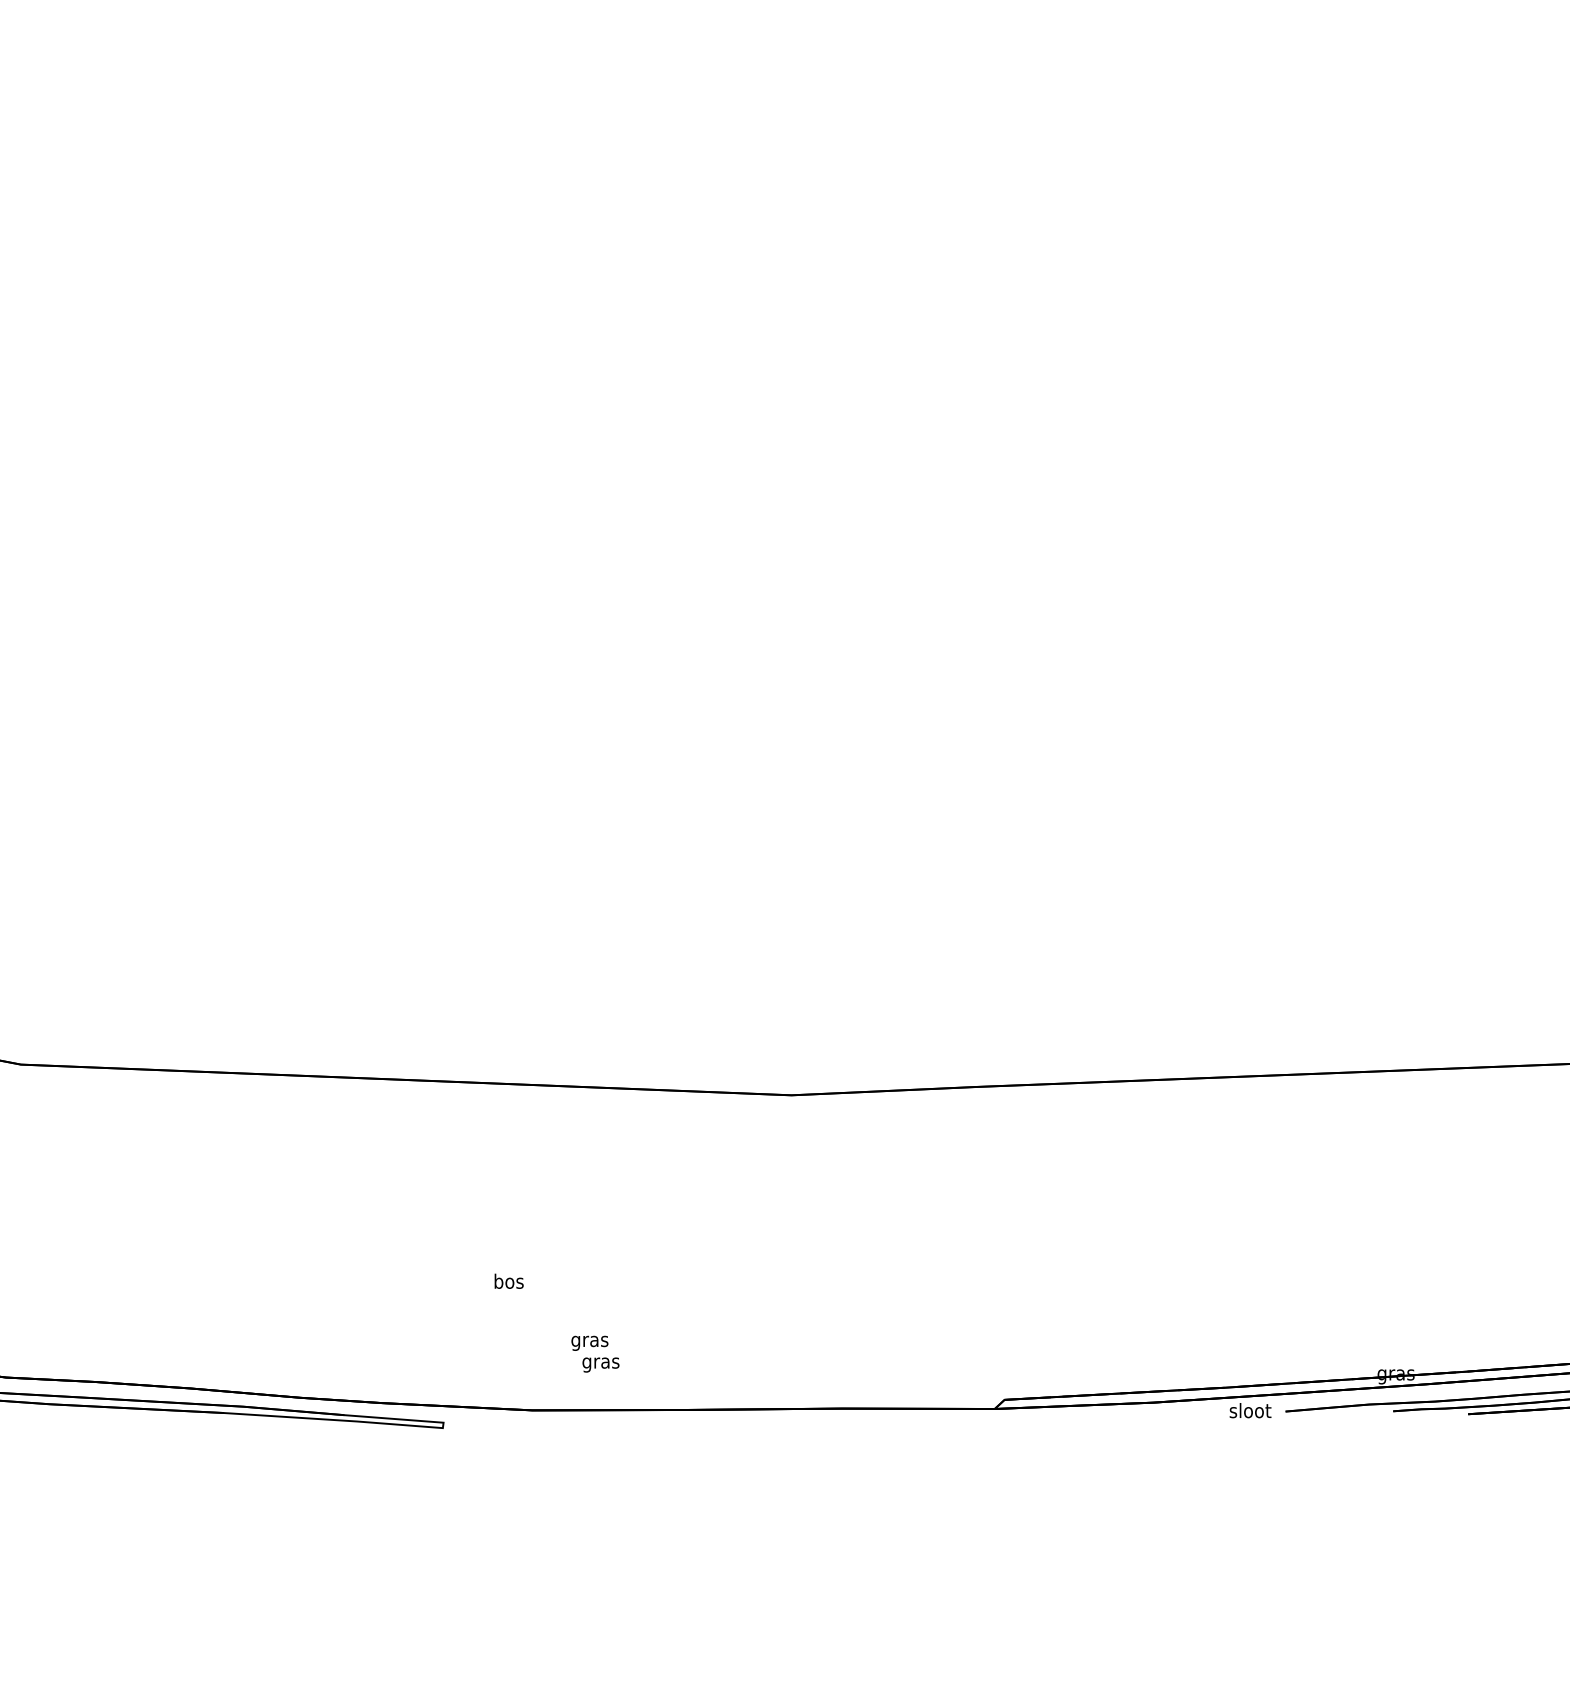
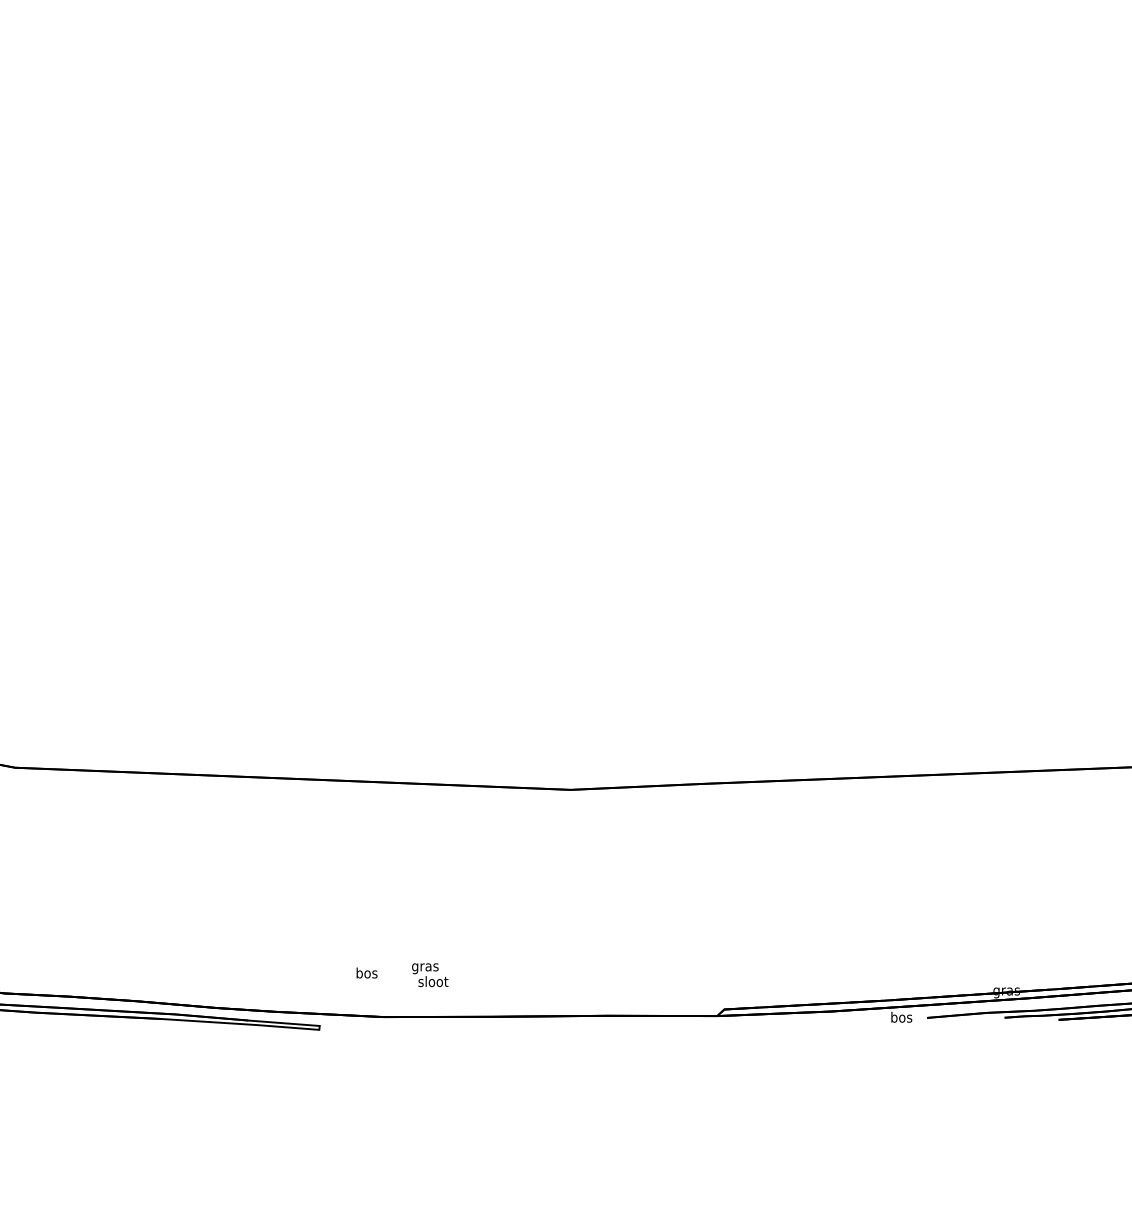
text: (508, 1280) -> (366, 972), moved
text: (601, 1362) -> (433, 982), gras -> sloot
text: (1250, 1409) -> (901, 1016), sloot -> bos

